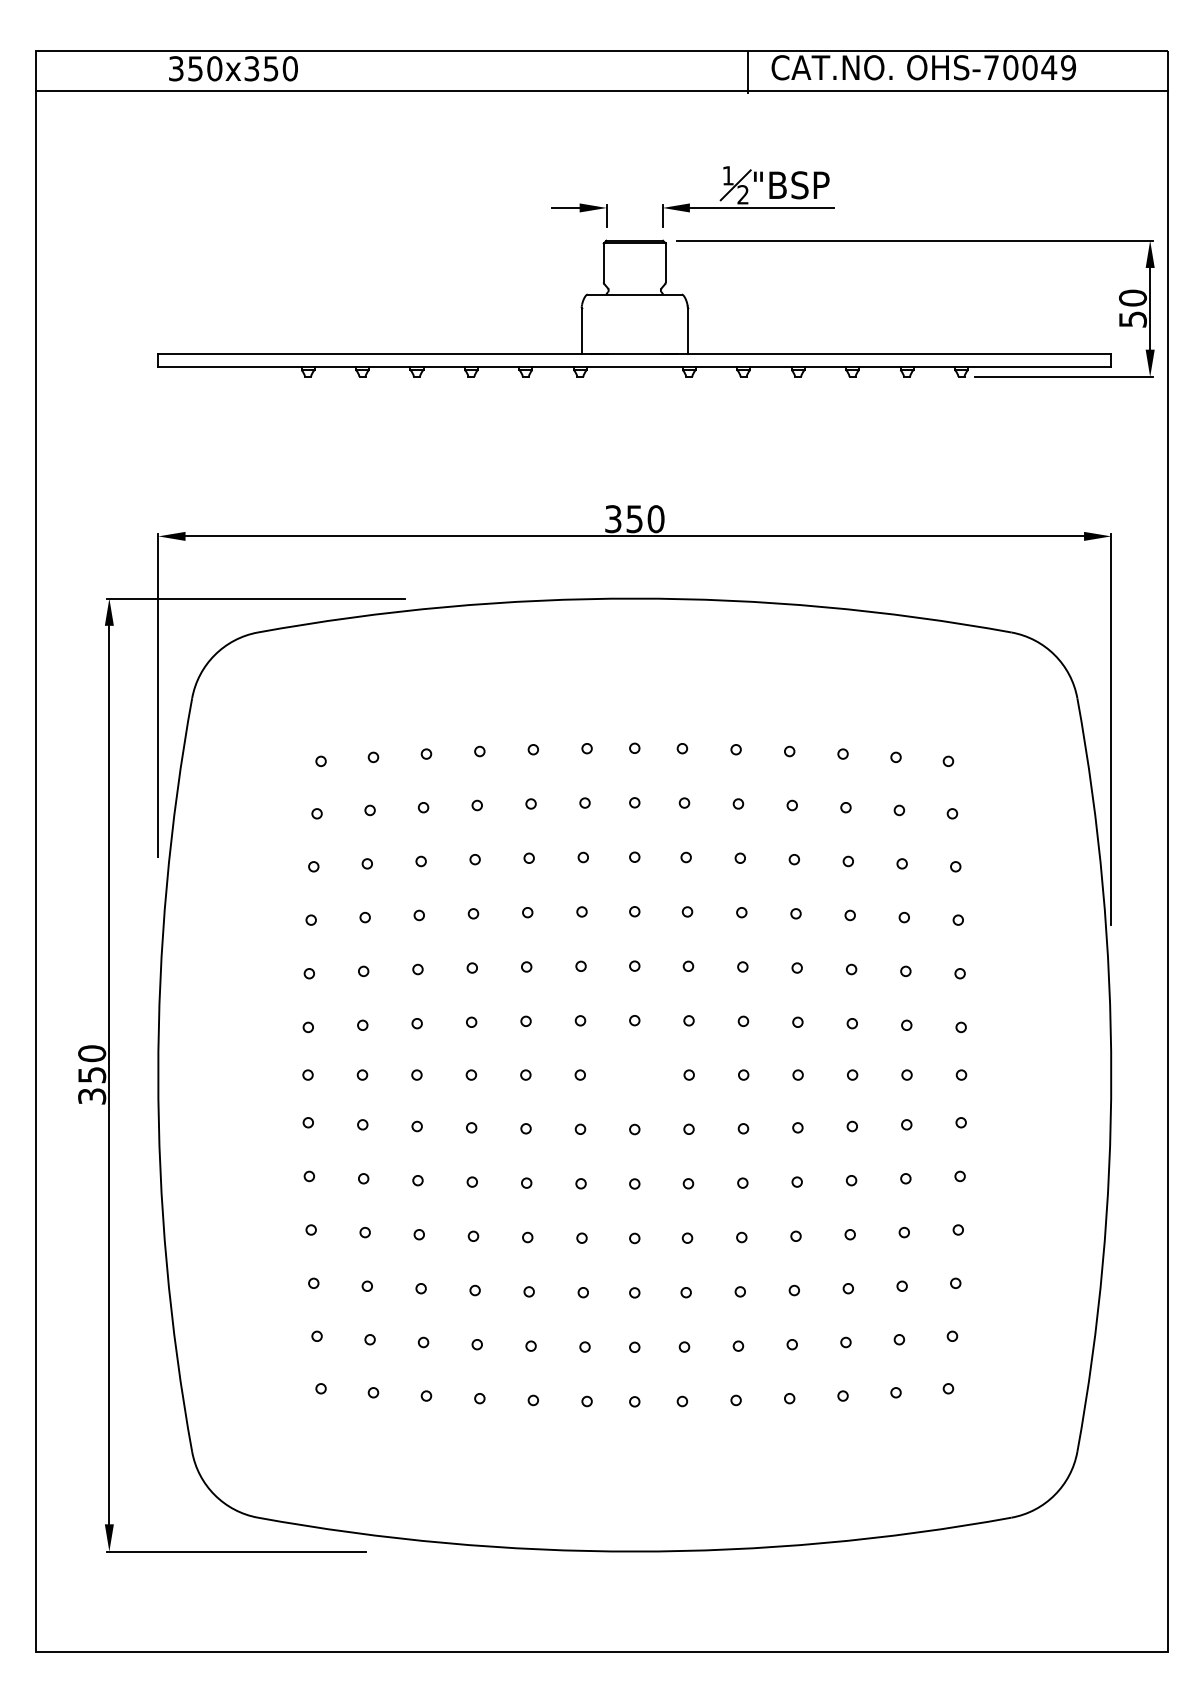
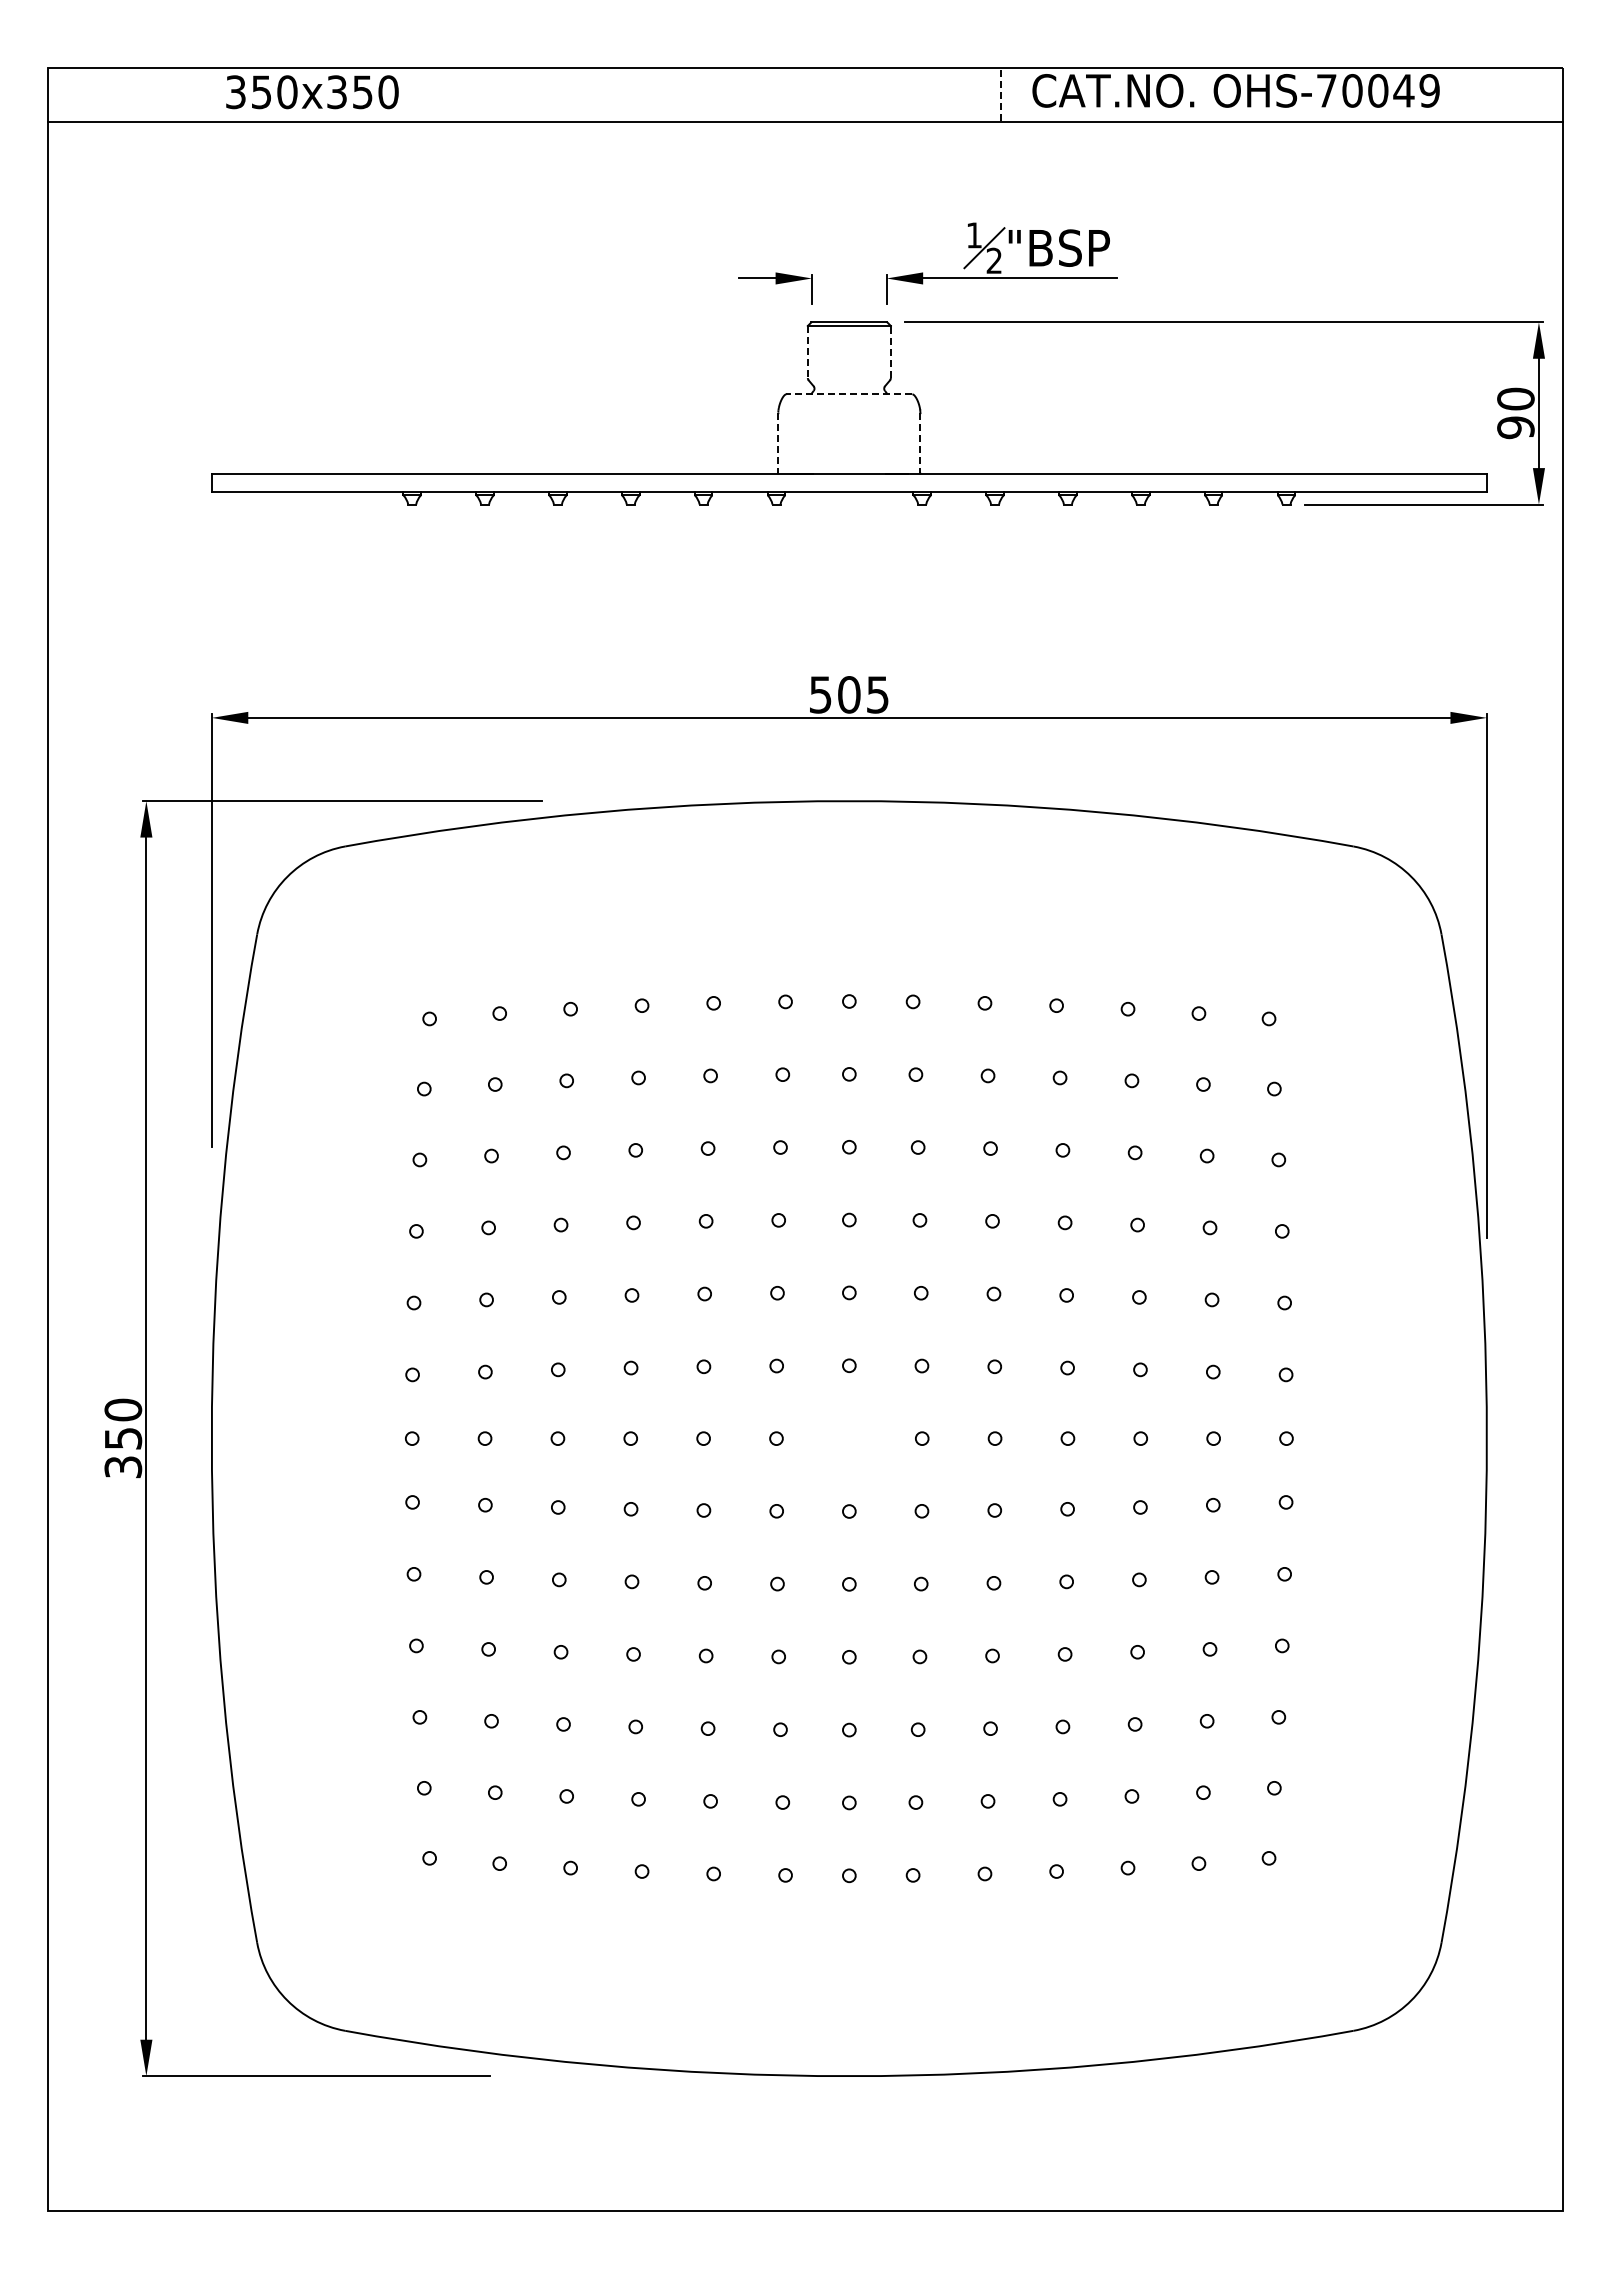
line: (748, 72) -> (1001, 97), solid -> dashed
line: (665, 262) -> (890, 351), solid -> dashed
line: (603, 263) -> (807, 352), solid -> dashed
line: (634, 294) -> (848, 394), solid -> dashed
text: (1132, 319) -> (1515, 427), 50 -> 90
line: (581, 331) -> (778, 443), solid -> dashed
line: (687, 331) -> (920, 443), solid -> dashed
text: (634, 518) -> (849, 694), 350 -> 505

